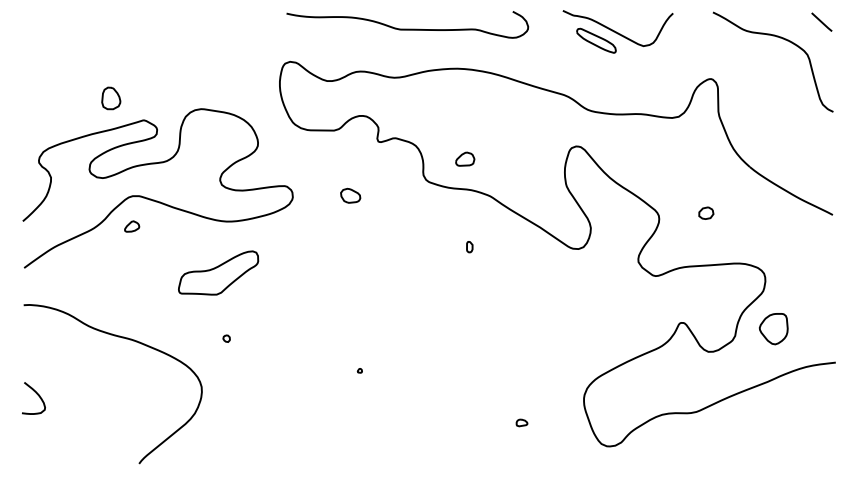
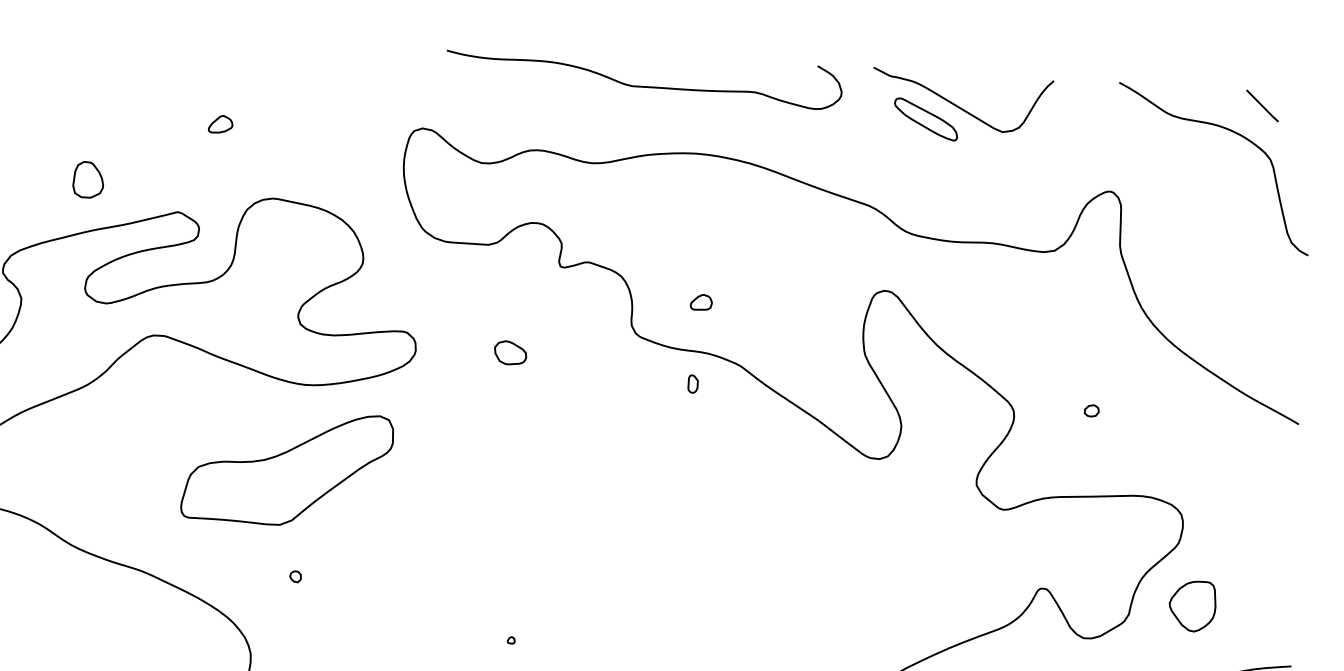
line: (821, 21) -> (1261, 104), moved
curve: (407, 28) -> (643, 84), moved
part: (111, 98) -> (88, 180), moved
part: (465, 158) -> (701, 301), size x0.7
part: (706, 212) -> (1092, 409), size x0.6
part: (132, 226) -> (221, 124), moved
part: (469, 247) -> (692, 384), moved
part: (218, 272) -> (287, 467), size x1.6

